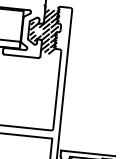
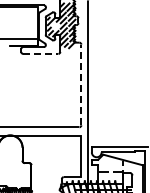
line: (21, 55) -> (40, 53), solid -> dashed
line: (57, 89) -> (81, 84), solid -> dashed

